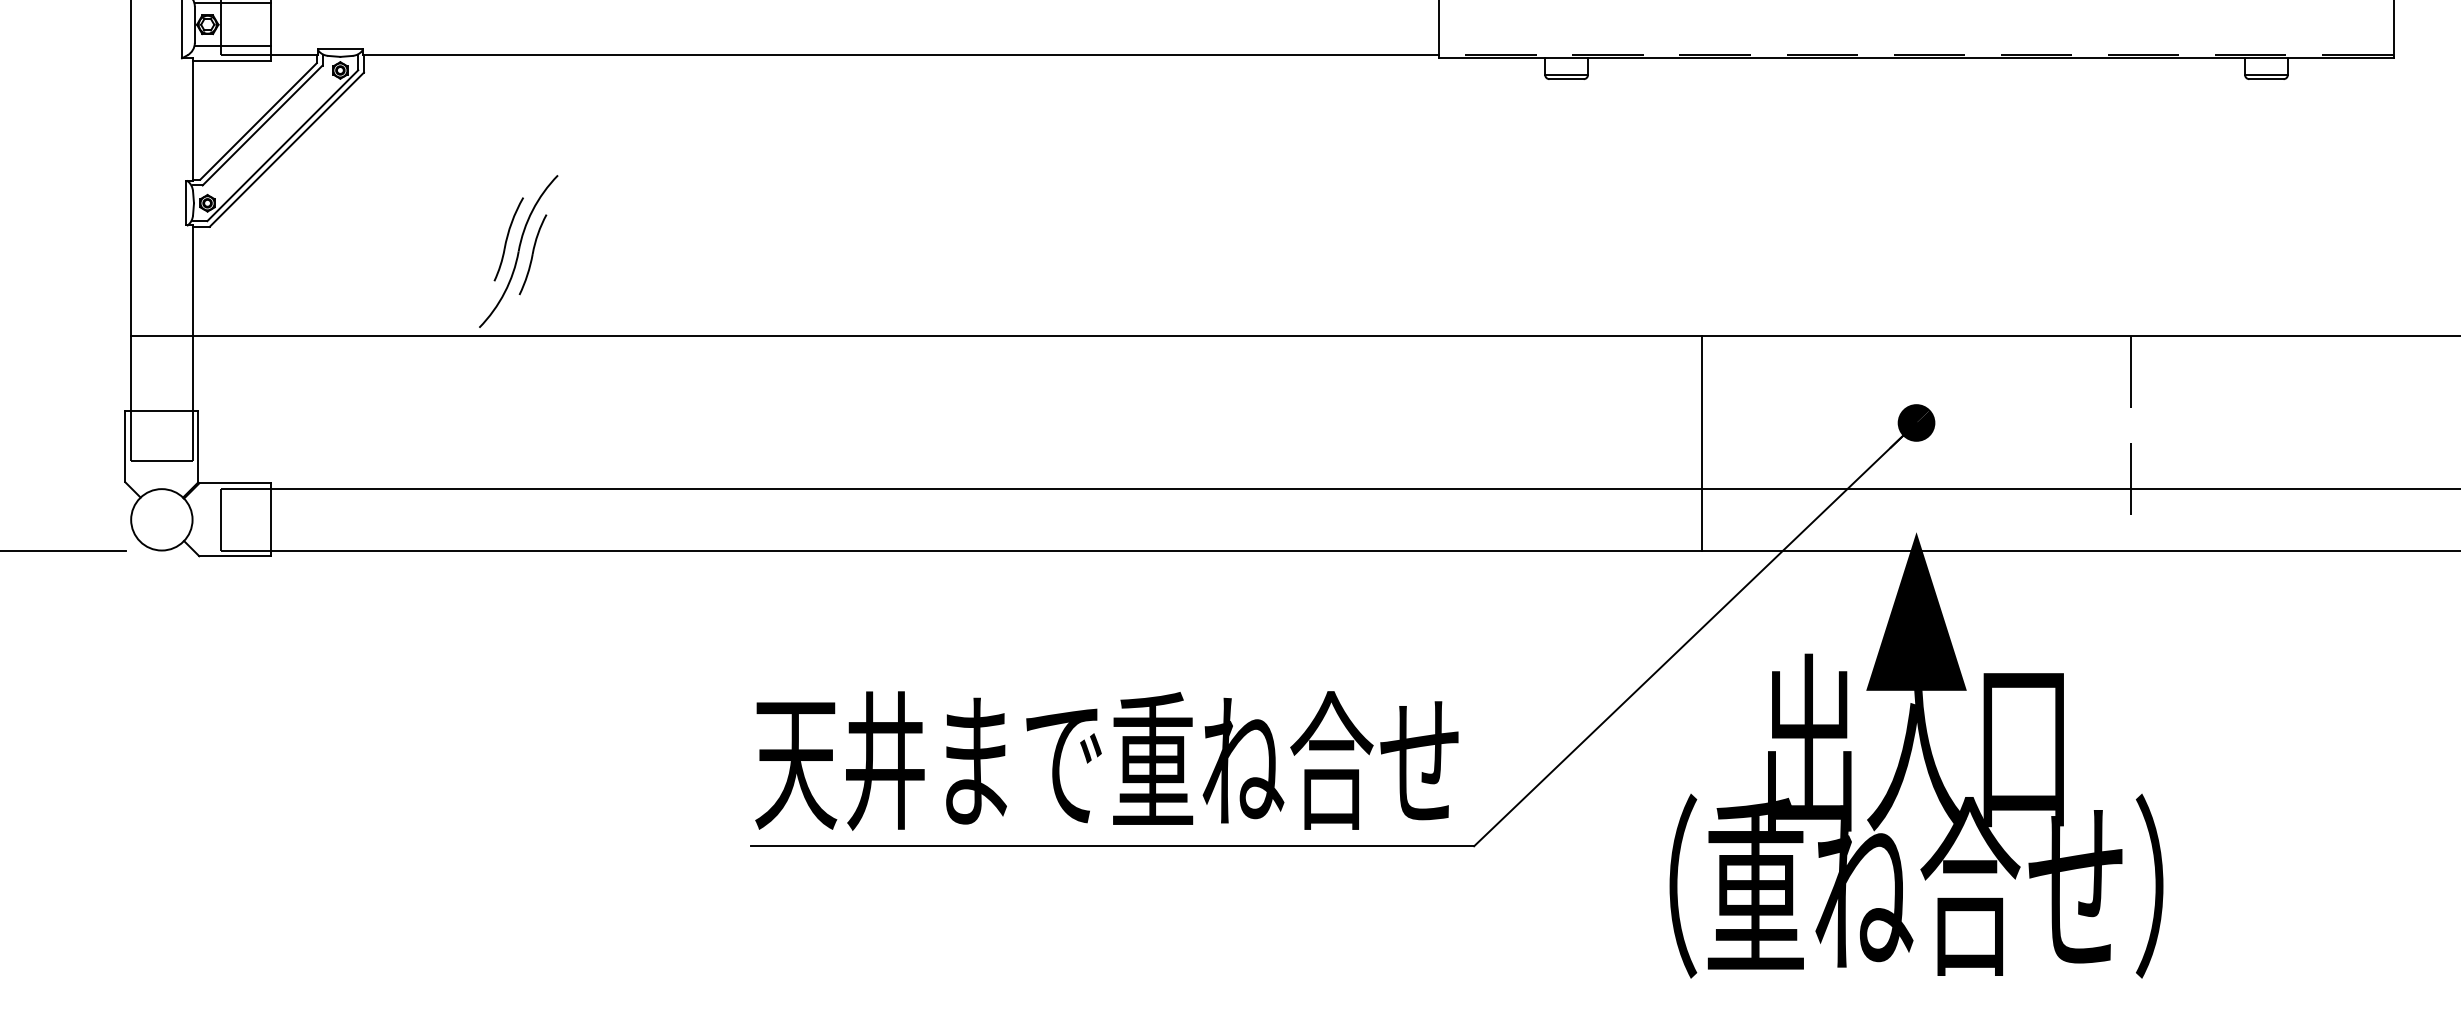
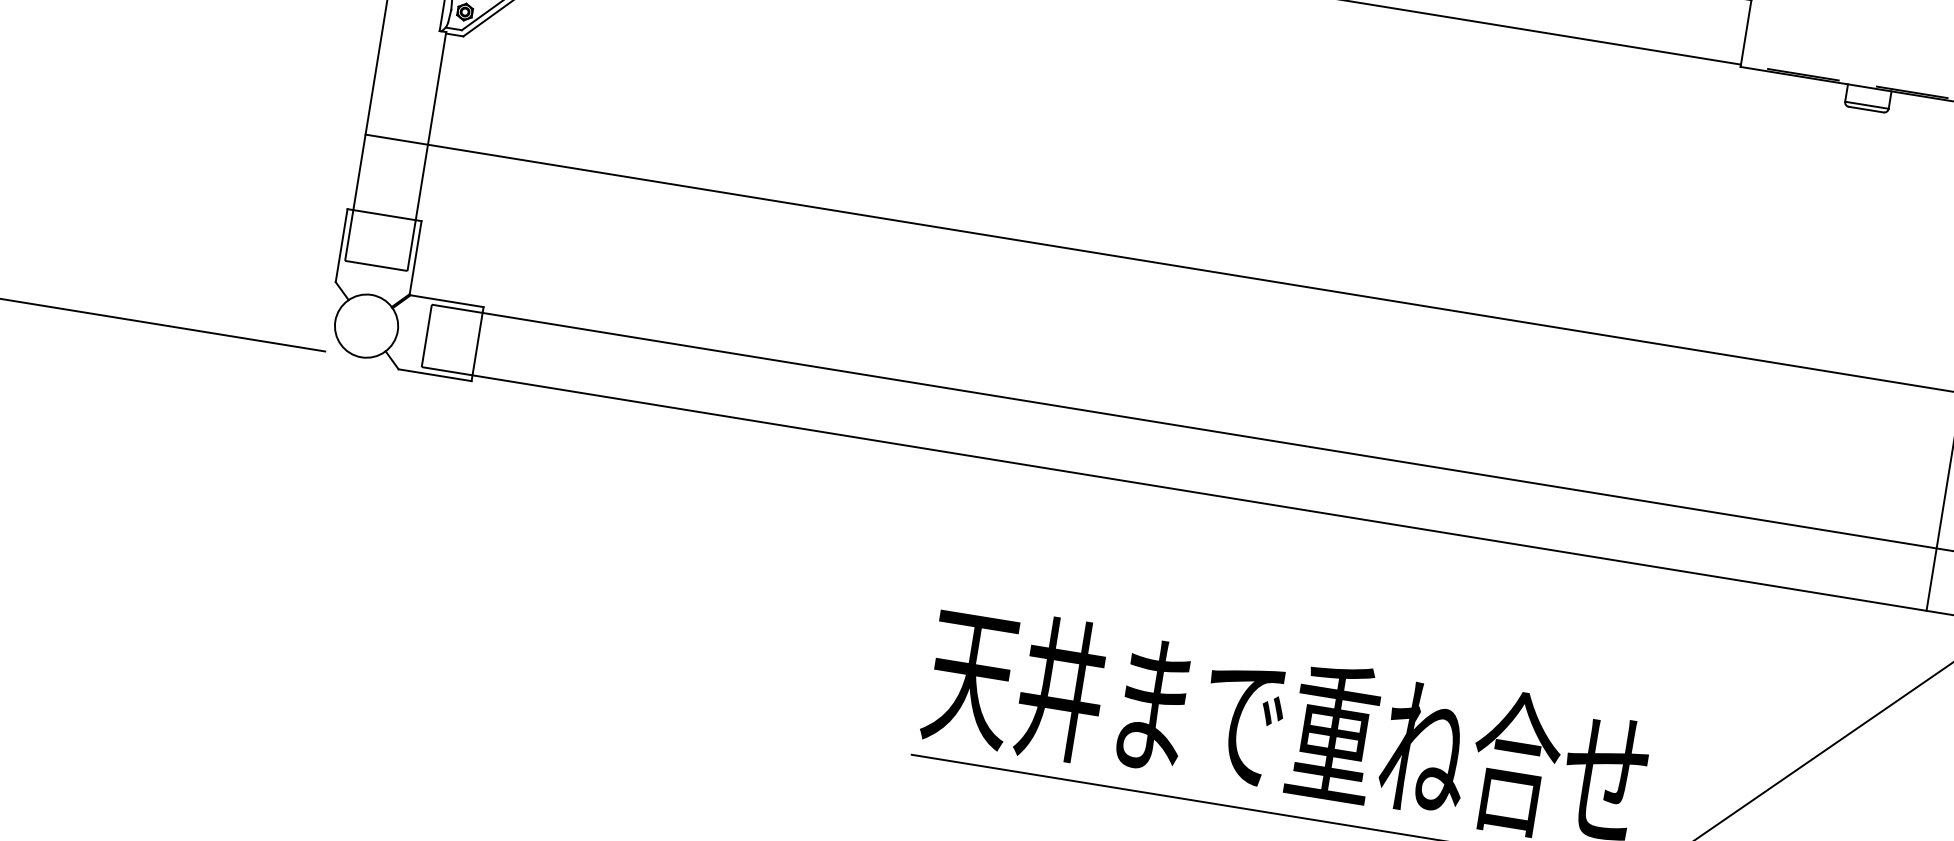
part: (518, 251) -> (773, 112), removed

